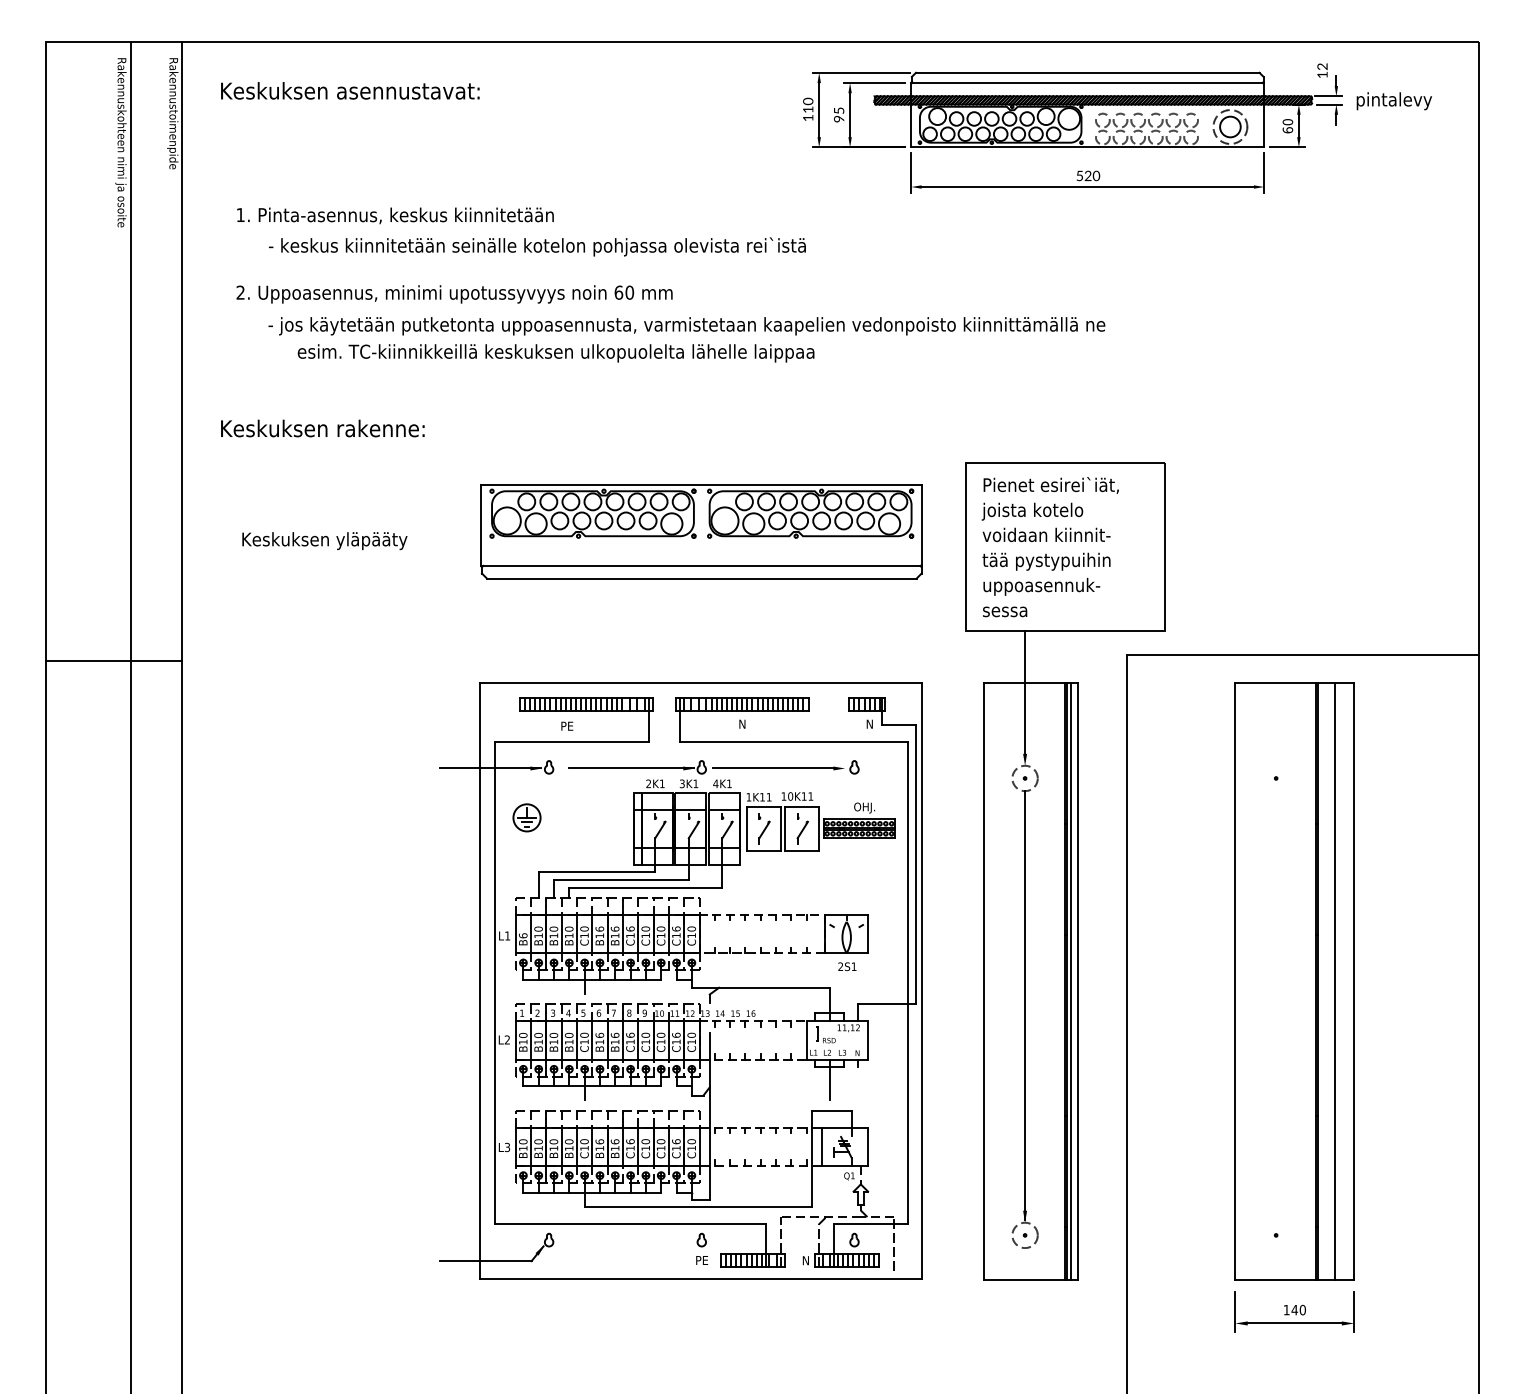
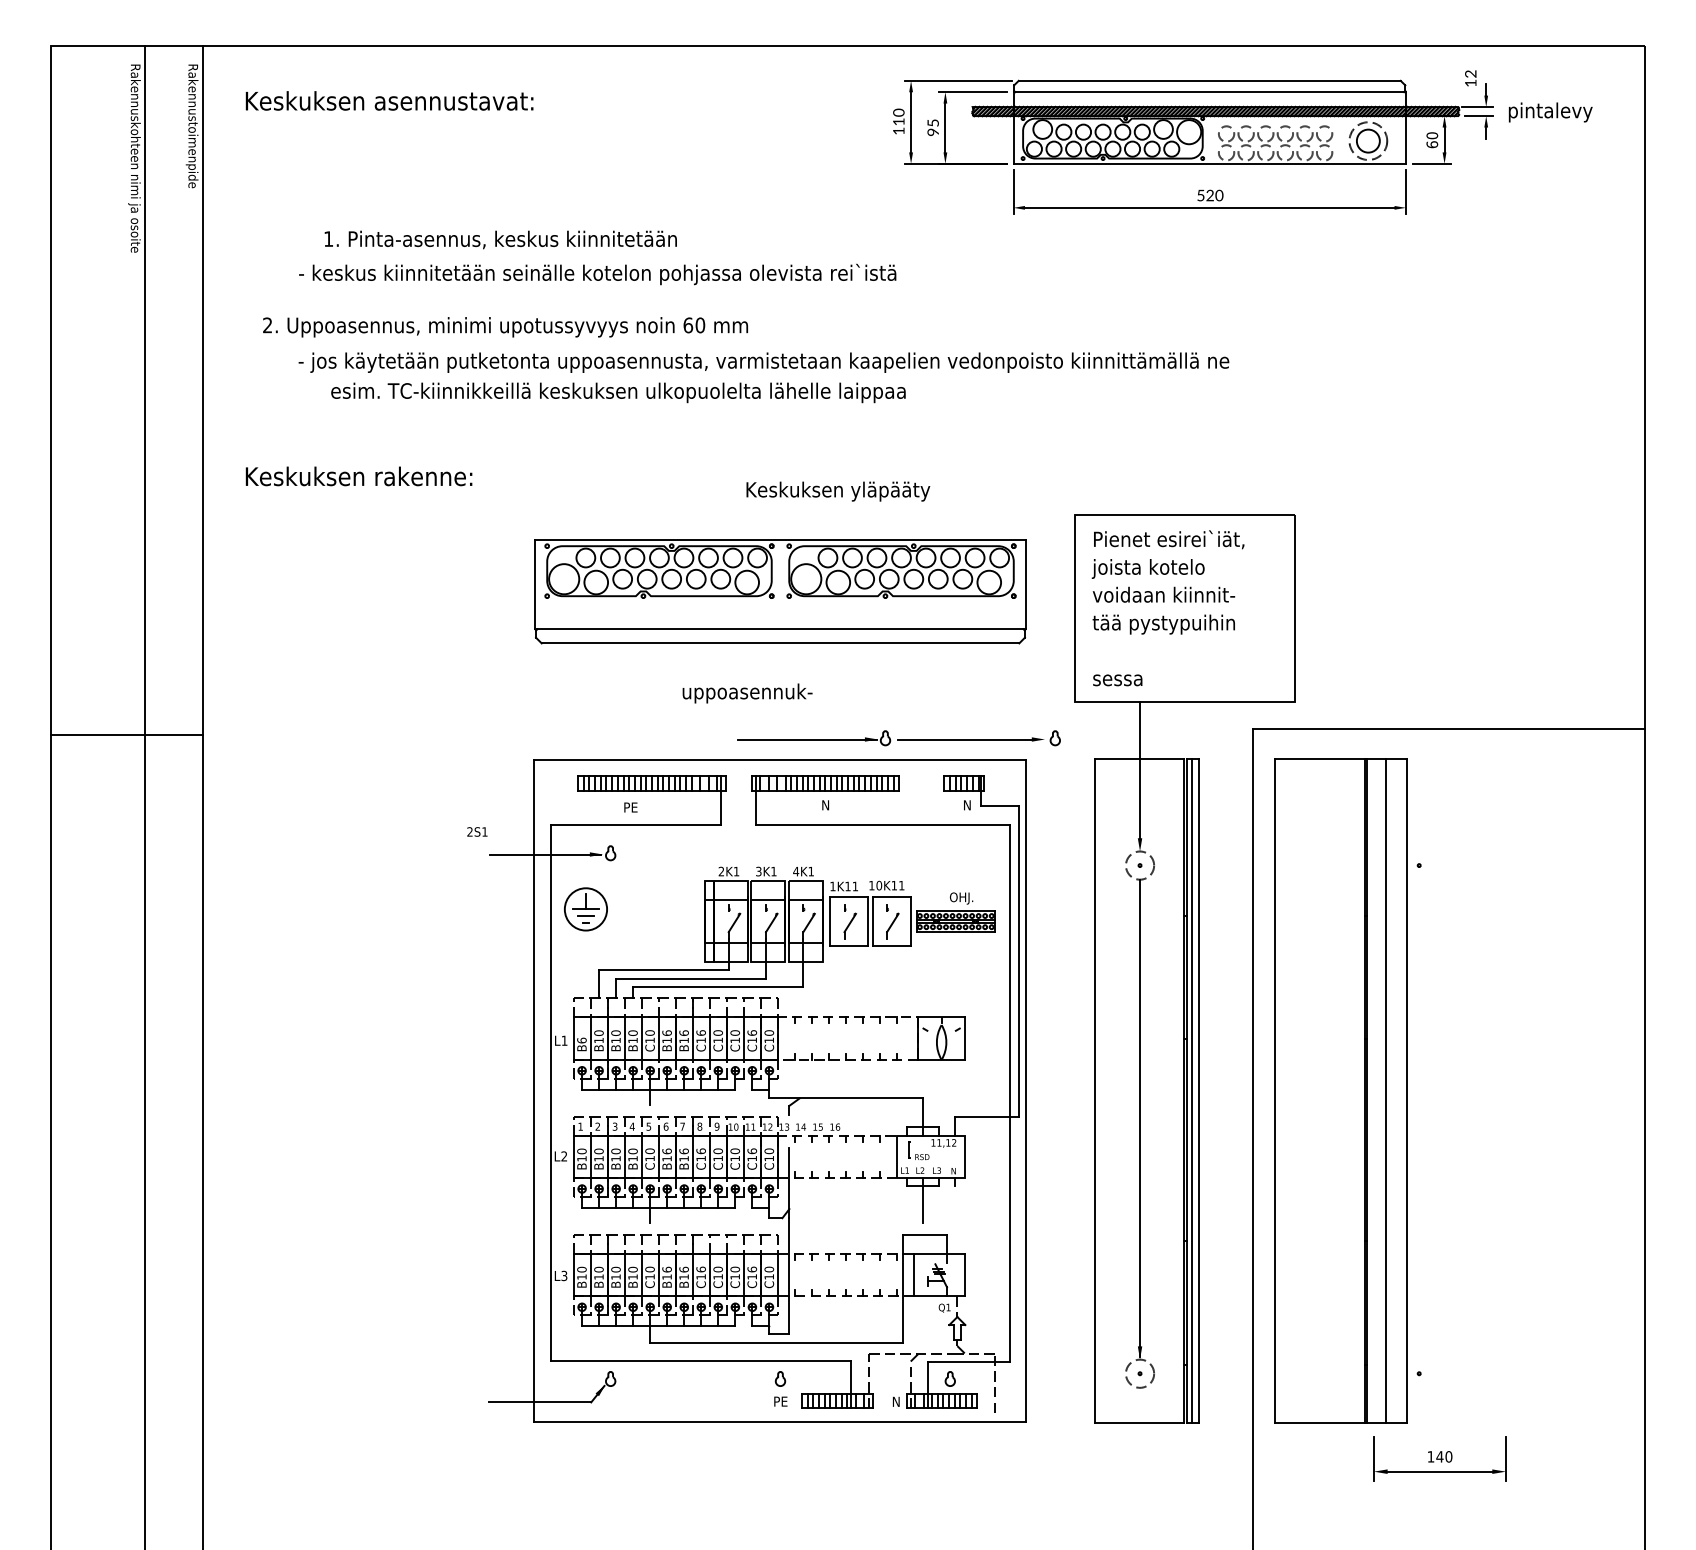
text: (395, 215) -> (500, 239), moved
text: (325, 540) -> (838, 491), moved
text: (1041, 586) -> (747, 693), moved
part: (713, 767) -> (898, 738), moved
part: (527, 817) -> (586, 909), size x1.4
text: (847, 966) -> (477, 831), moved
part: (1294, 980) -> (1340, 1090), moved

